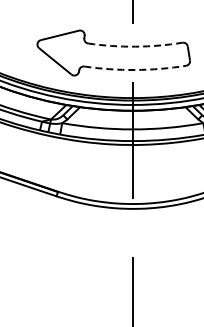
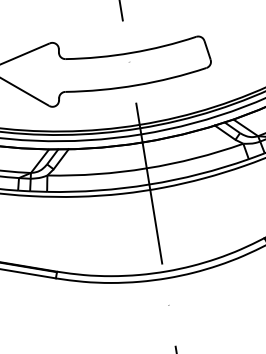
arc: (135, 46) -> (131, 52), dashed -> solid
arc: (135, 69) -> (137, 84), dashed -> solid

